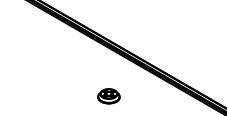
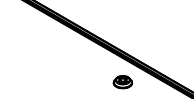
part: (108, 96) -> (122, 82), moved

